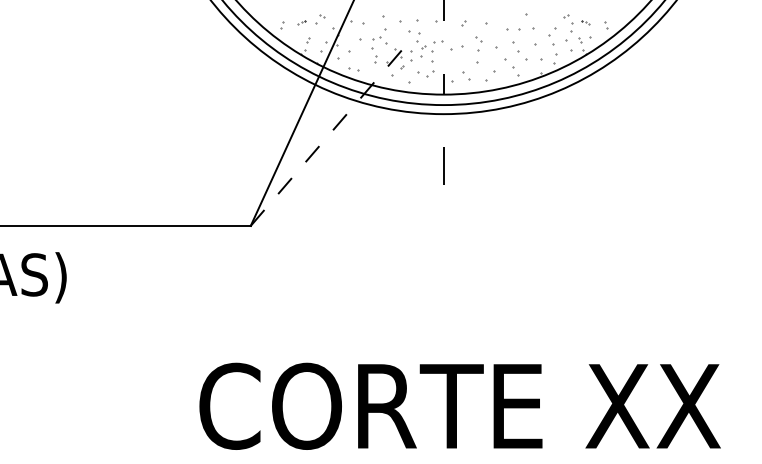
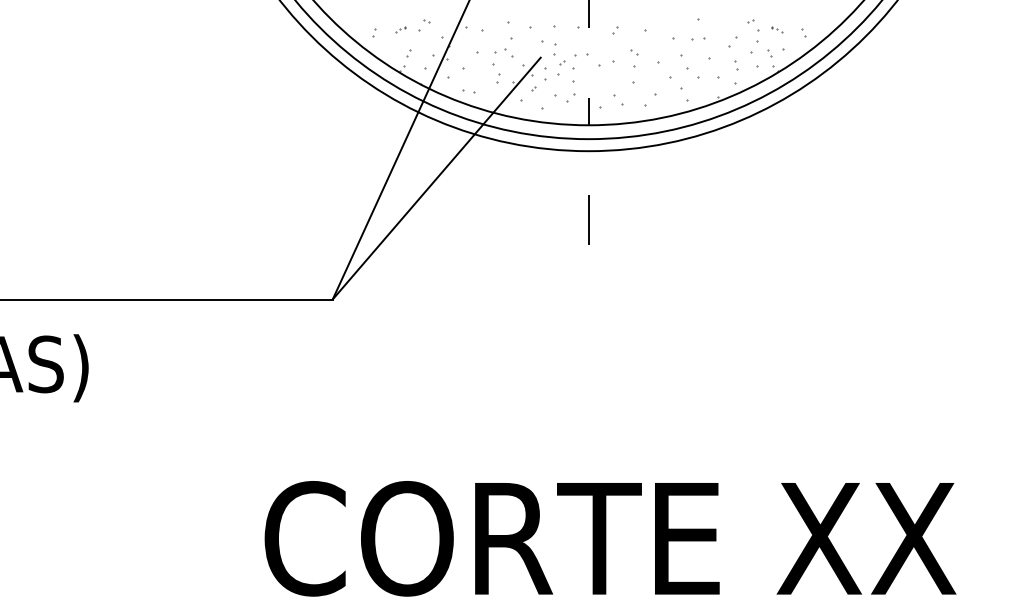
part: (526, 29) -> (698, 38), size x0.62
part: (555, 49) -> (736, 65), size x0.62
line: (329, 134) -> (437, 178), dashed -> solid

